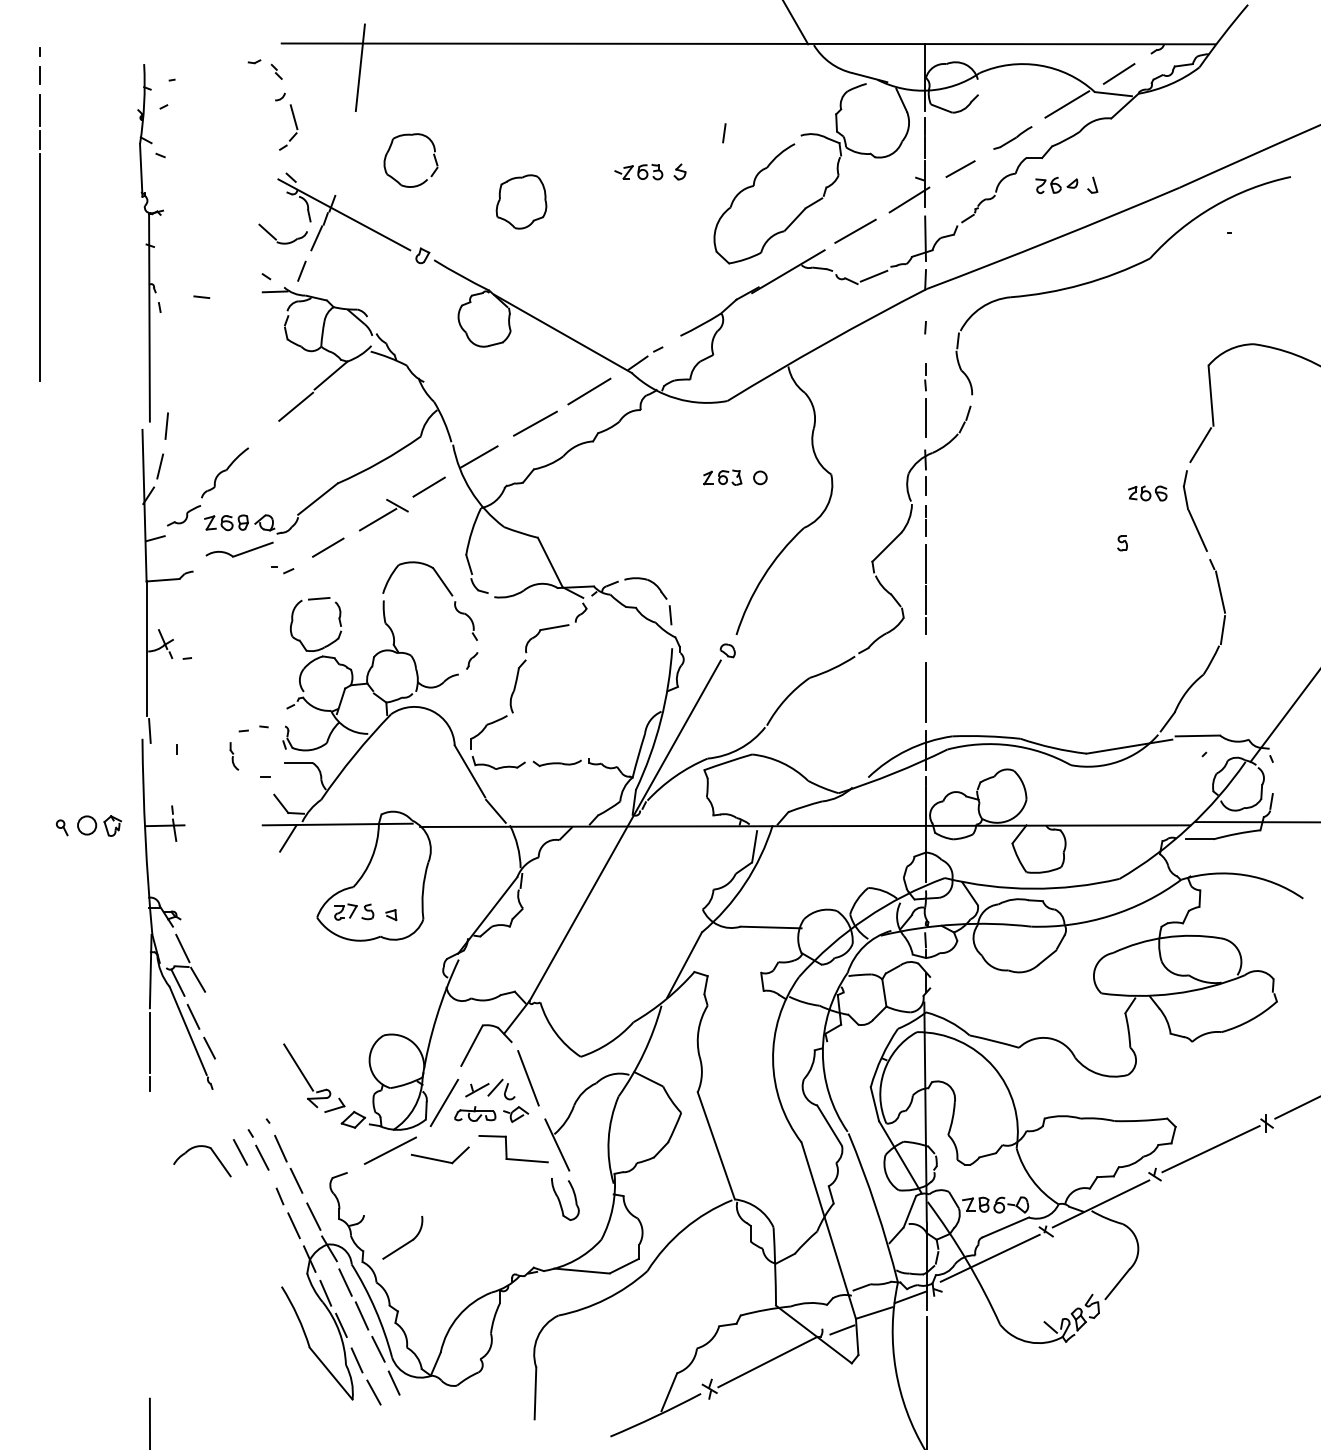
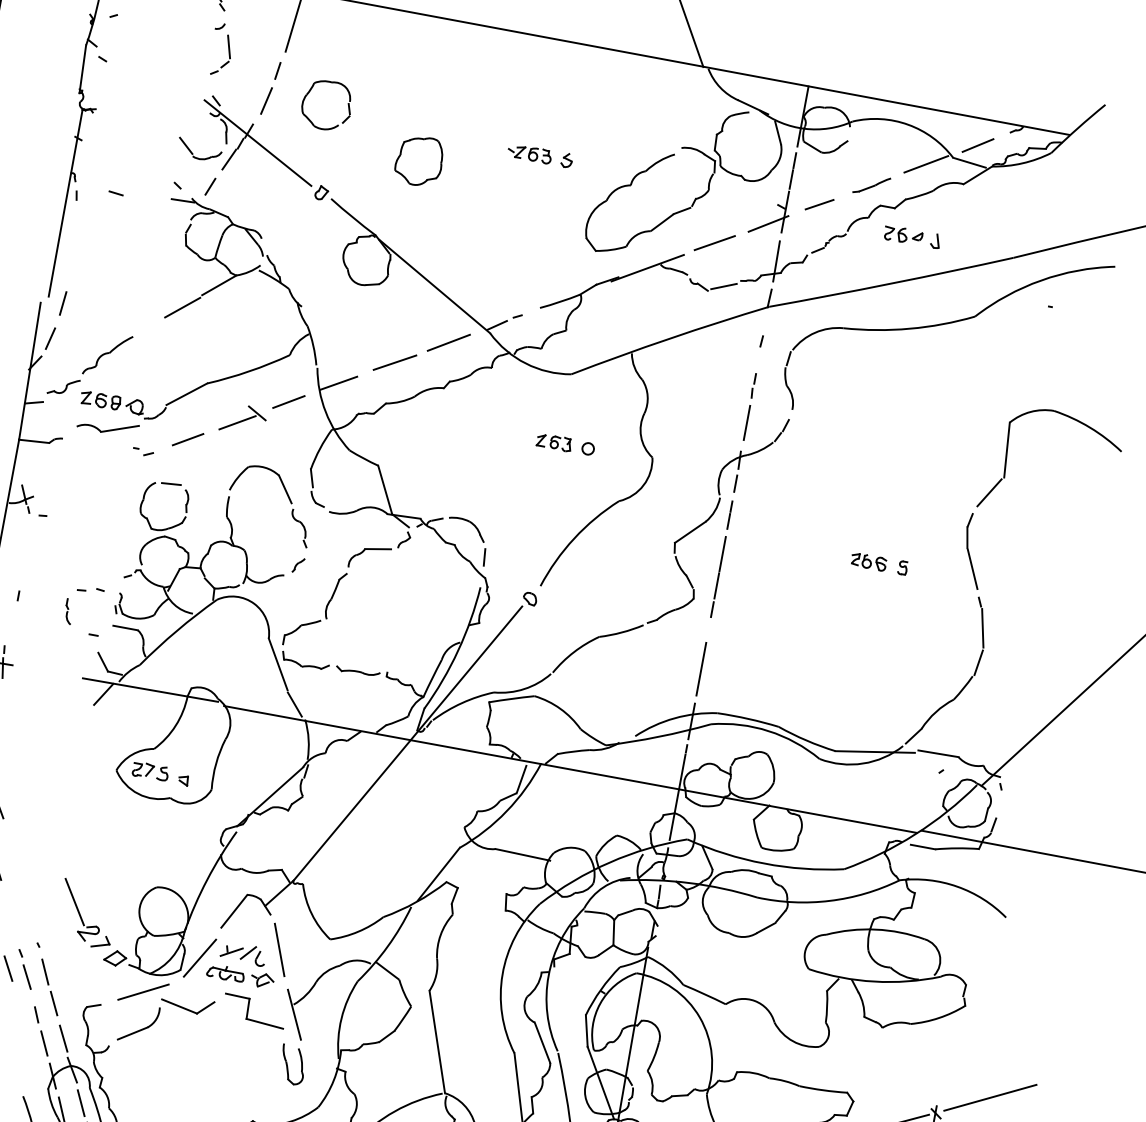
line: (724, 133) -> (277, 71), moved
line: (344, 167) -> (266, 100), added
part: (1147, 493) -> (868, 561), moved
part: (406, 1242) -> (141, 1028), moved

